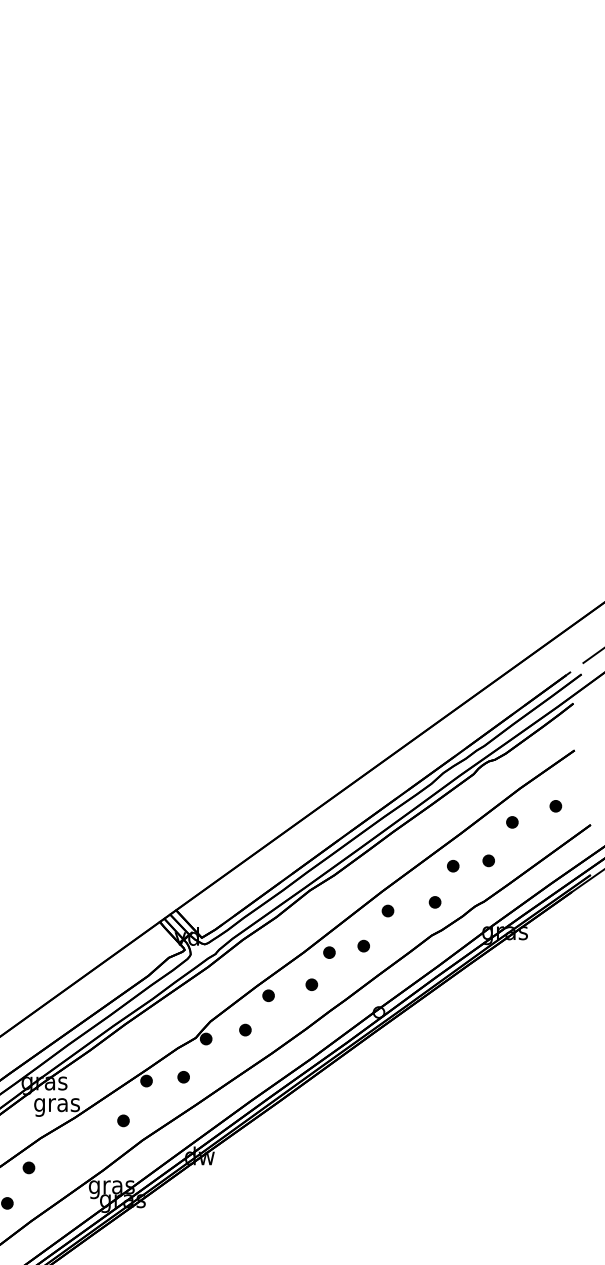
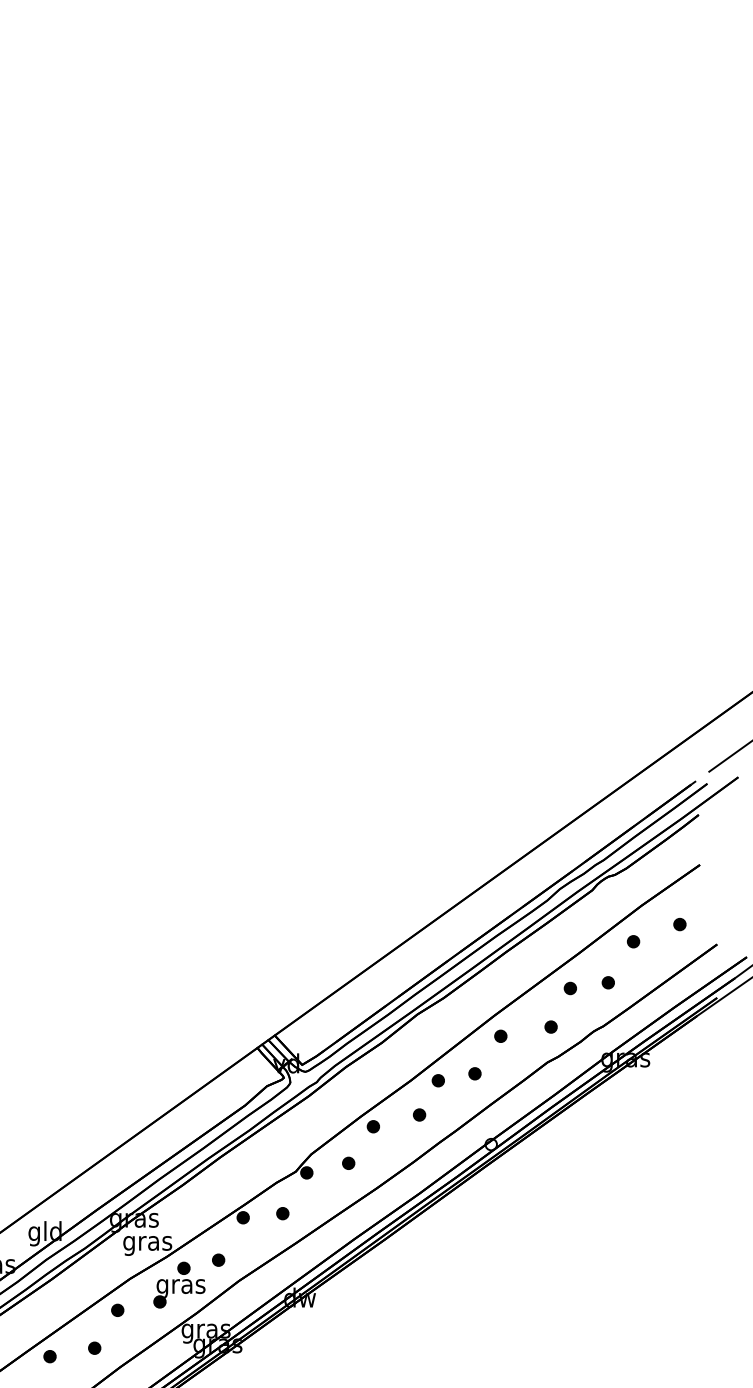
part: (86, 1143) -> (179, 1284), added

